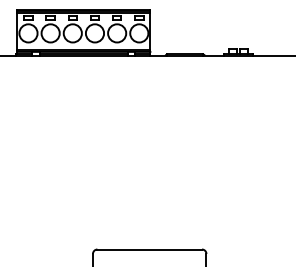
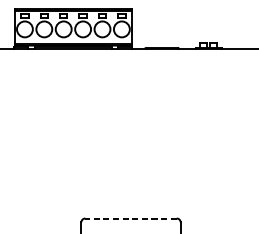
line: (149, 249) -> (130, 218), solid -> dashed

